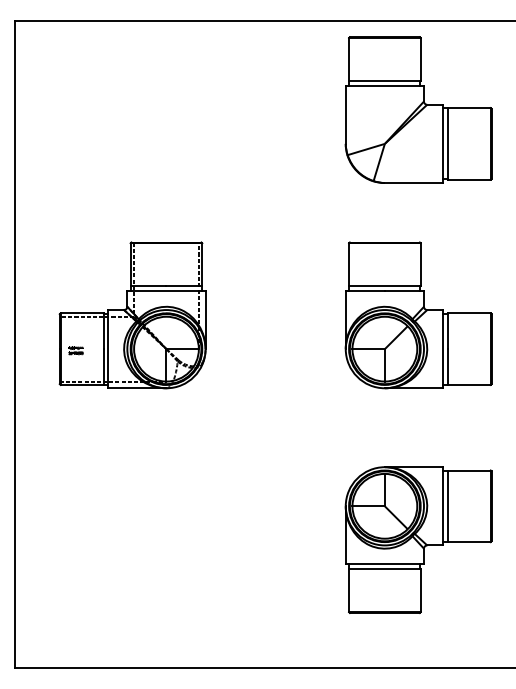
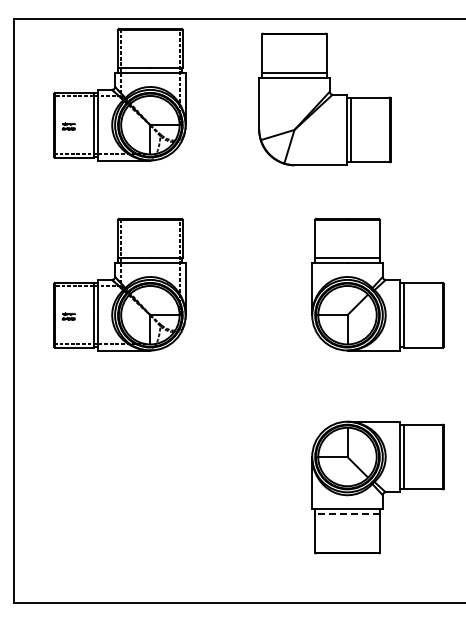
part: (132, 104) -> (119, 94), added
part: (418, 110) -> (324, 99), moved
line: (384, 568) -> (347, 513), solid -> dashed

